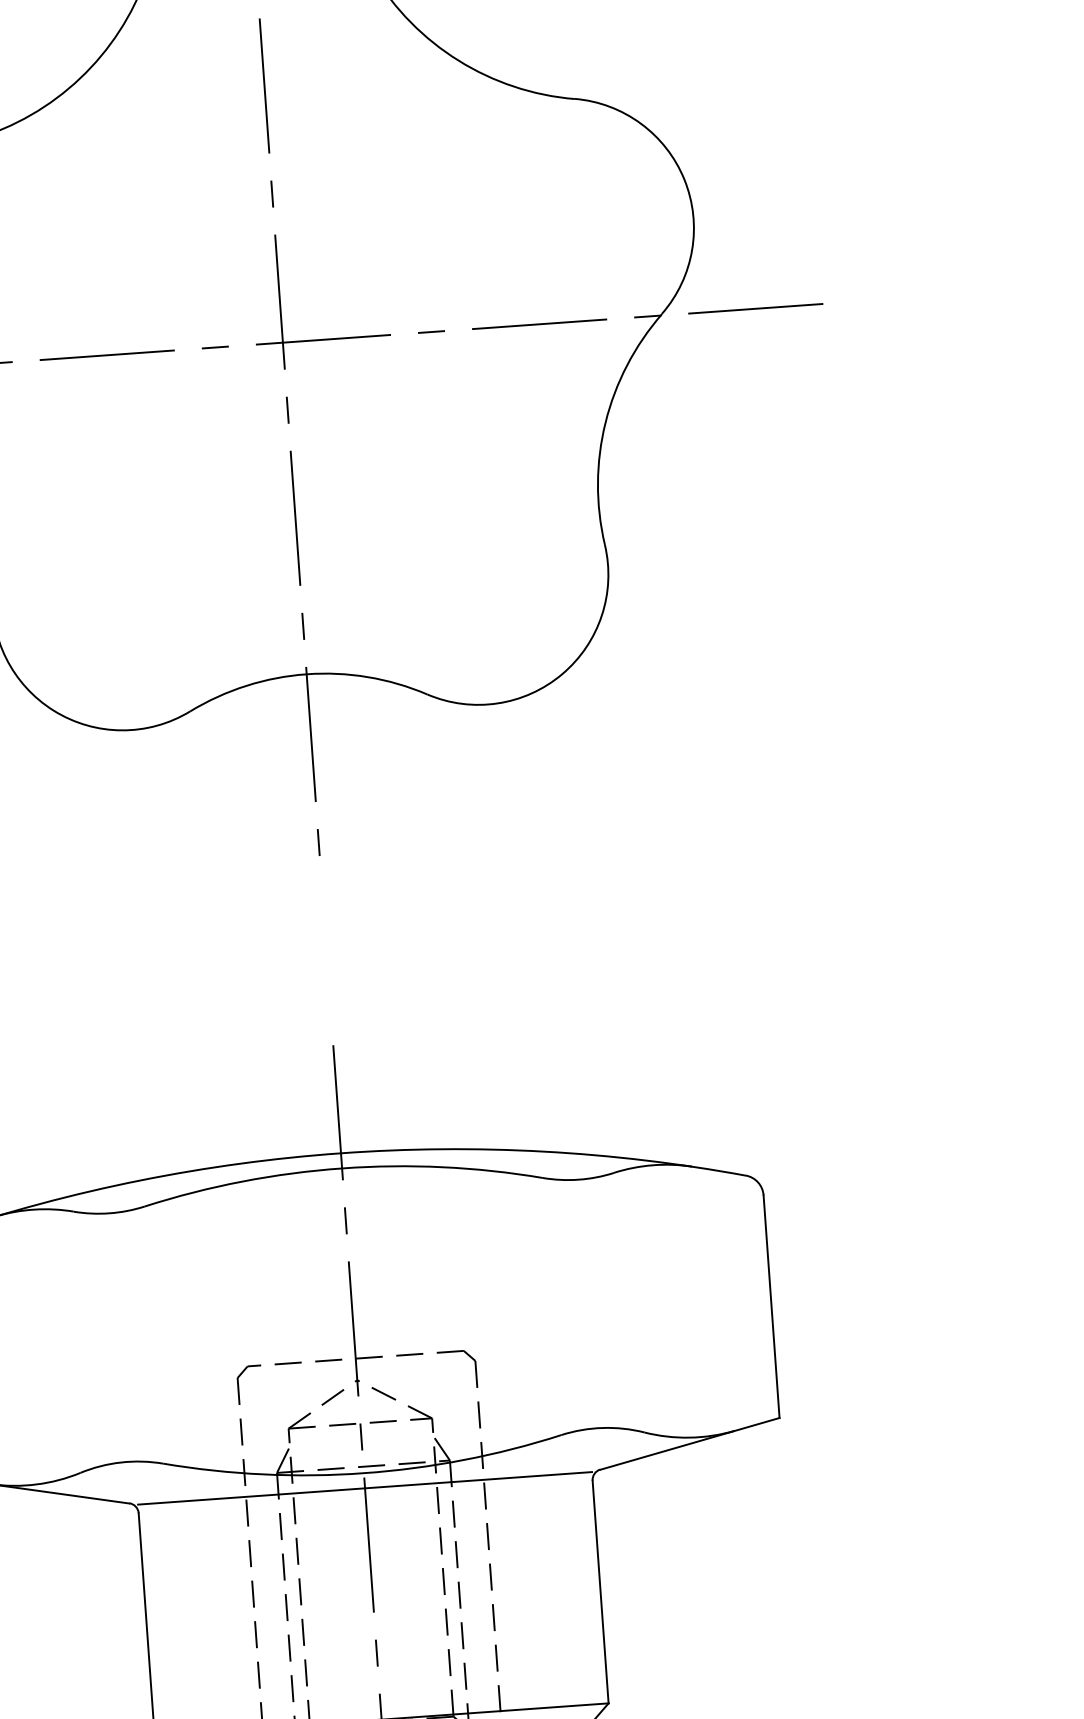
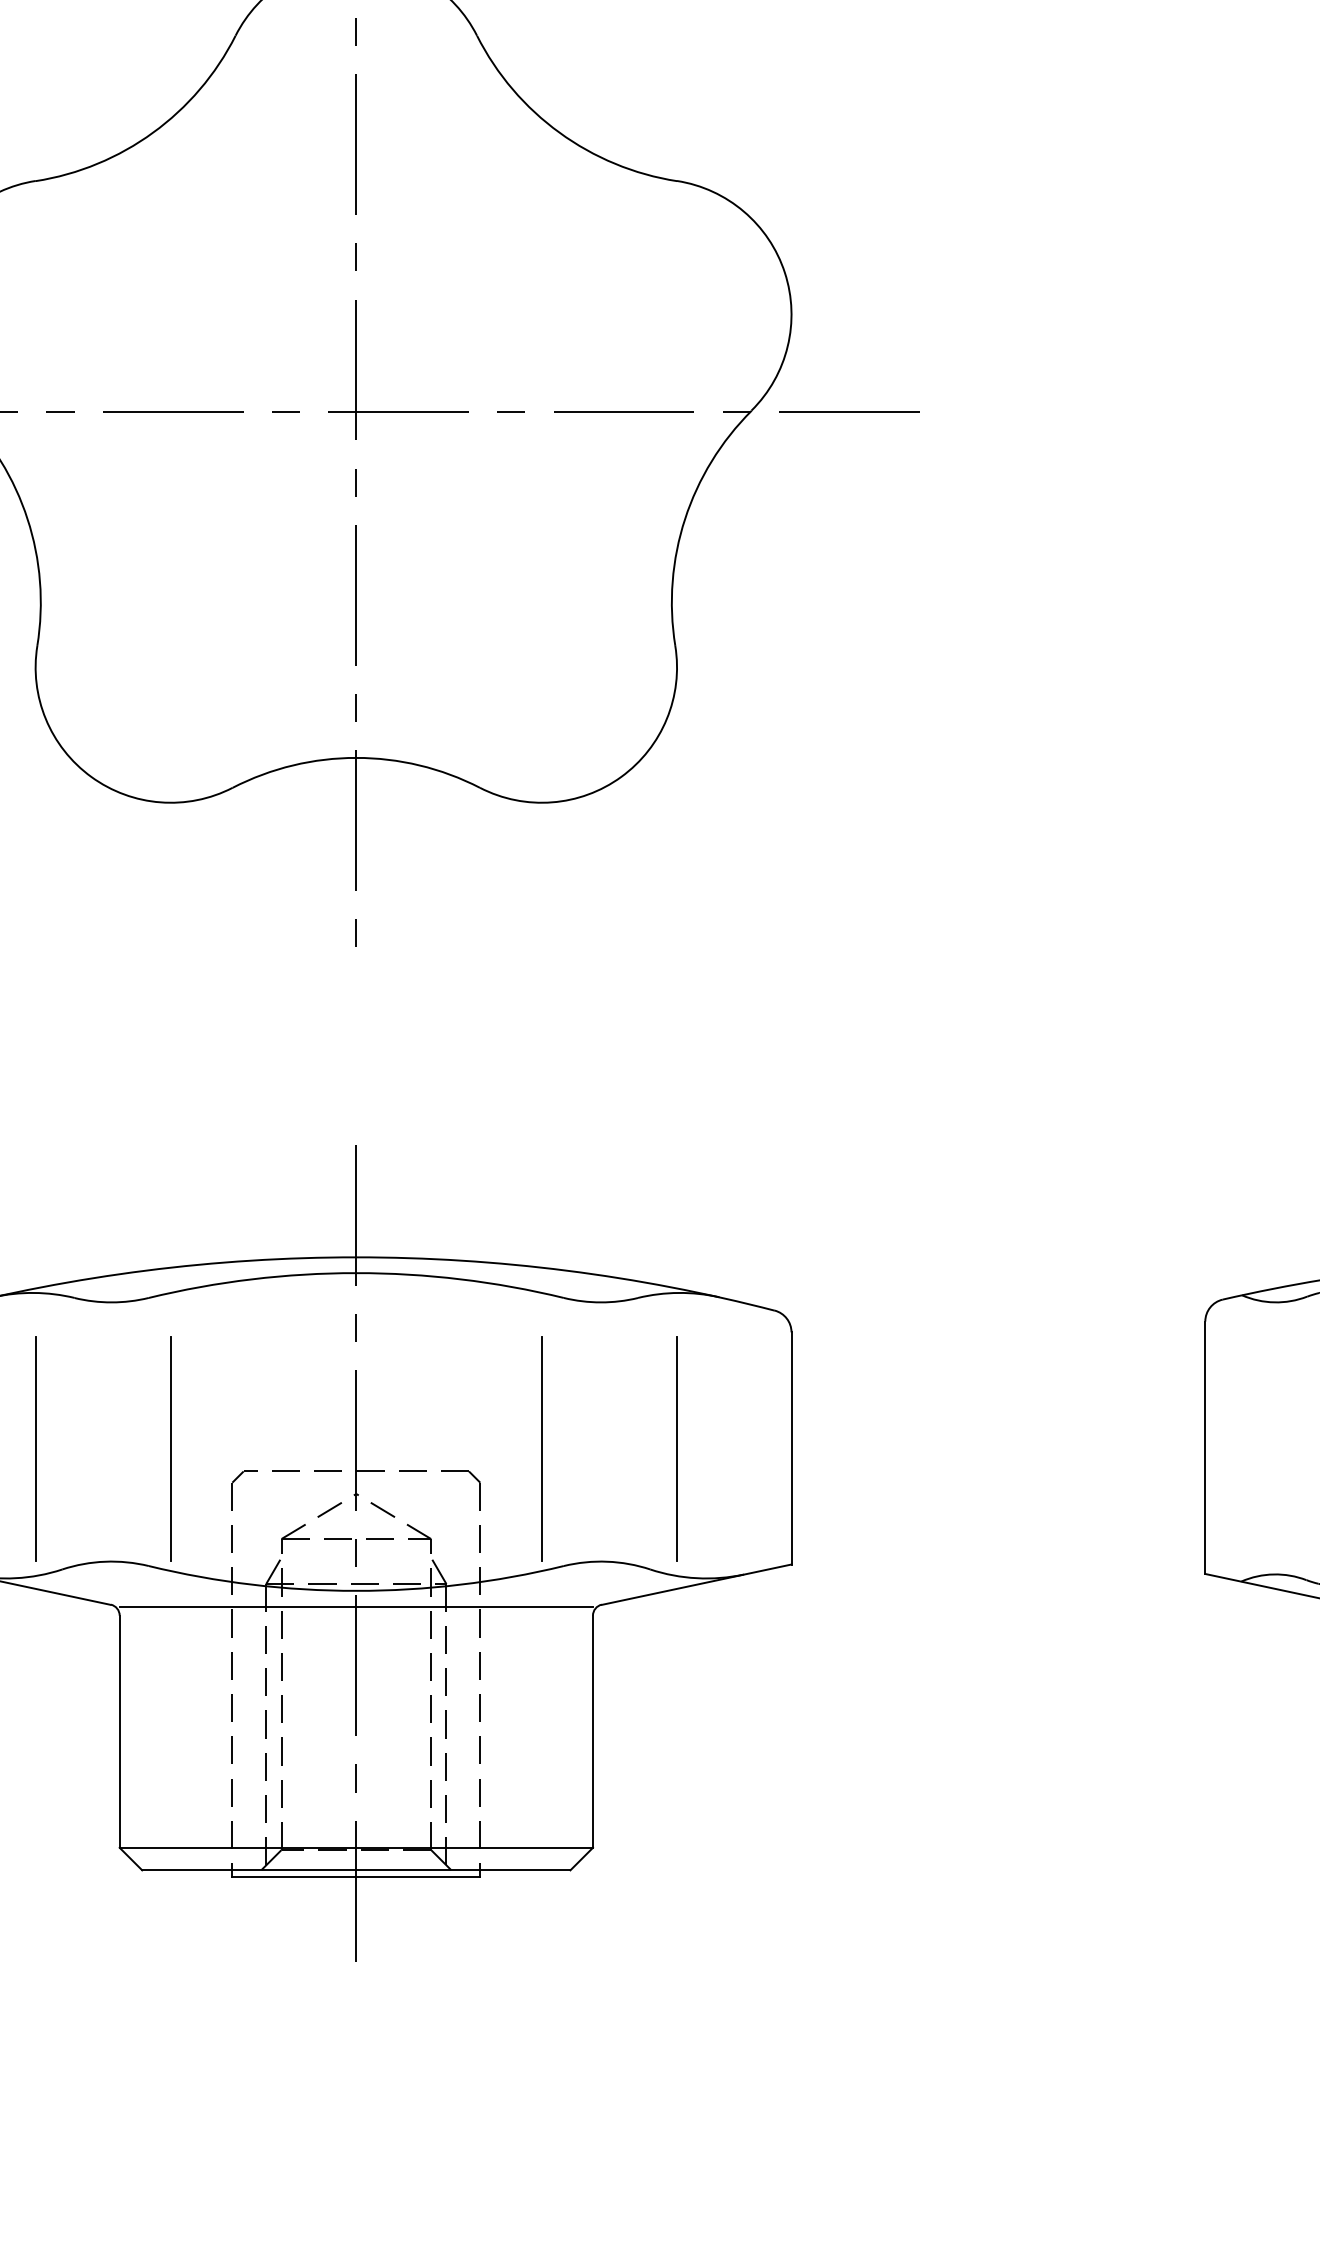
line: (662, 1314) -> (677, 1448), added
line: (531, 1323) -> (541, 1448), added
line: (175, 1349) -> (170, 1448), added
line: (46, 1358) -> (35, 1448), added

